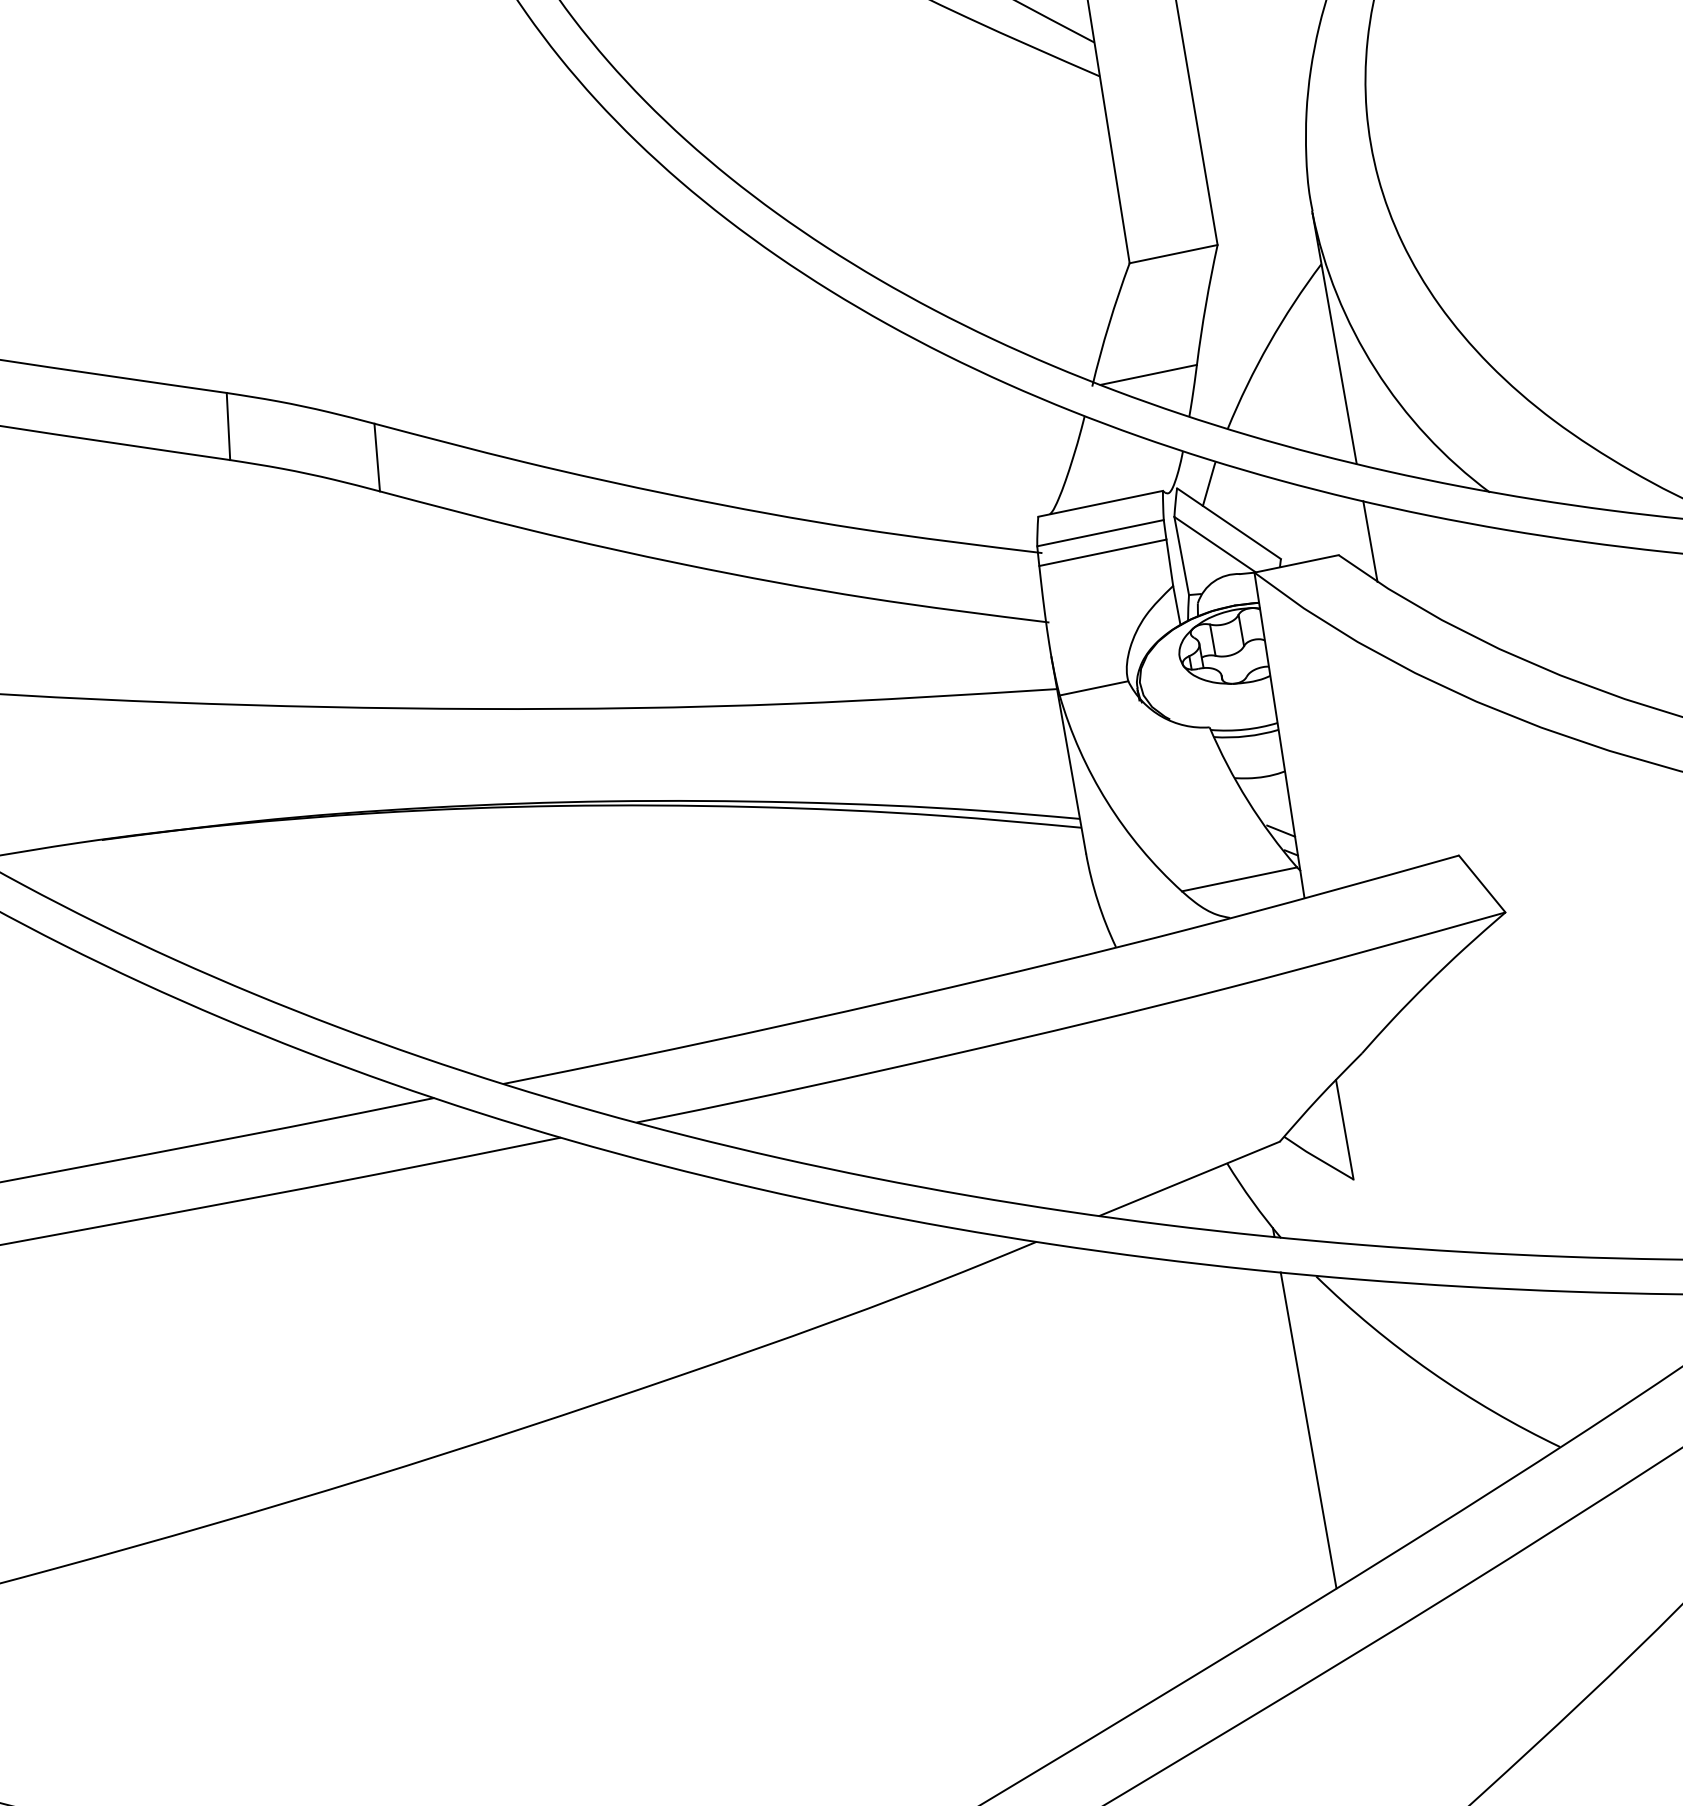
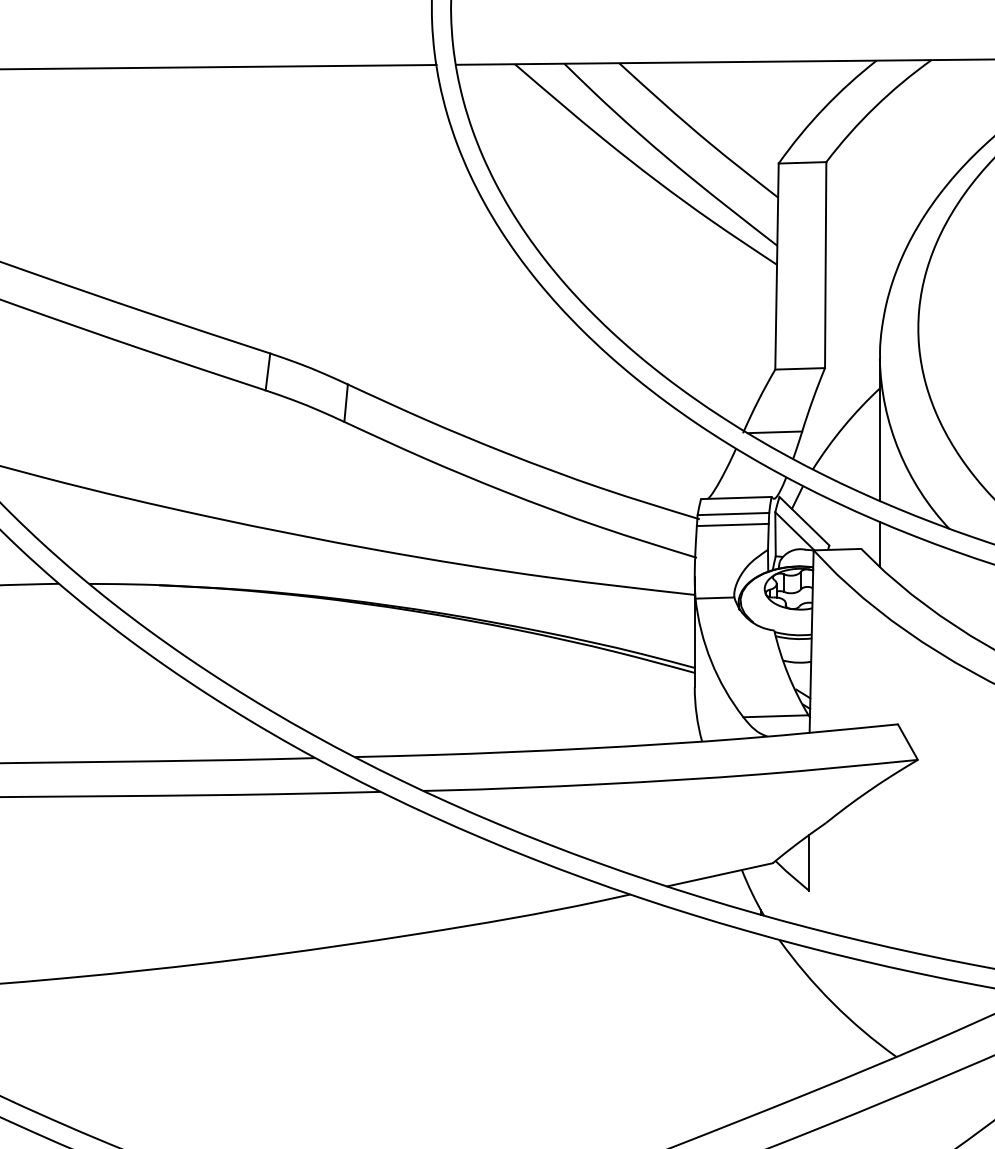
line: (1308, 1430) -> (760, 1023), removed

